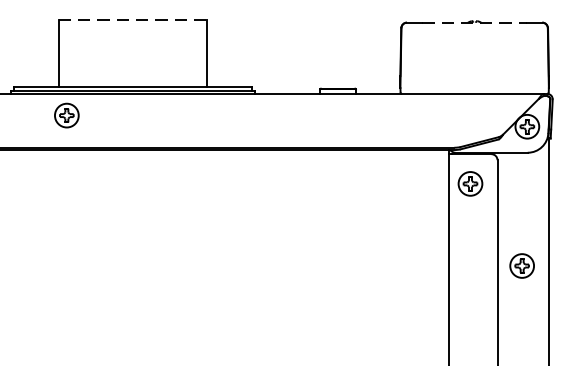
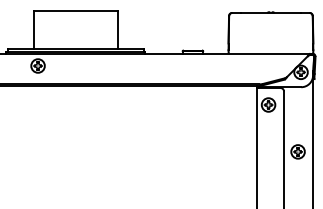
line: (134, 20) -> (76, 11), dashed -> solid
line: (473, 21) -> (270, 12), dashed -> solid

